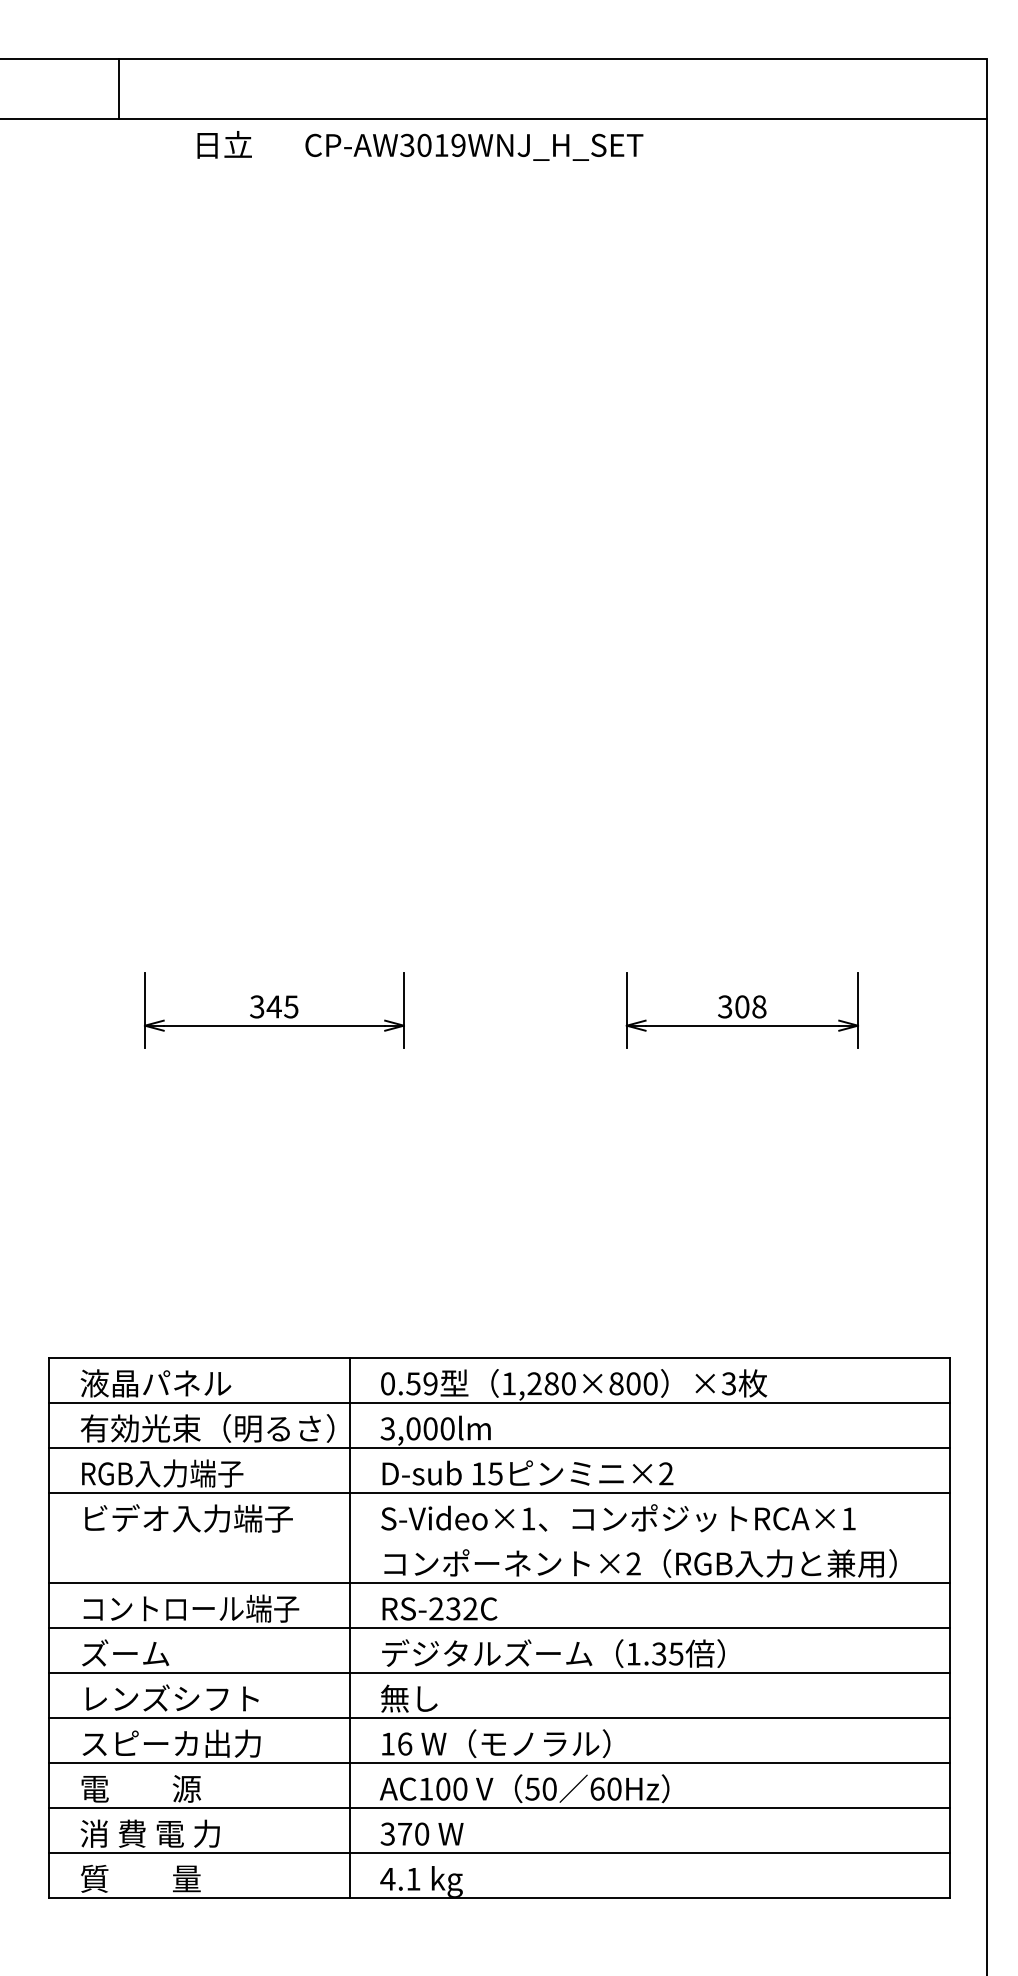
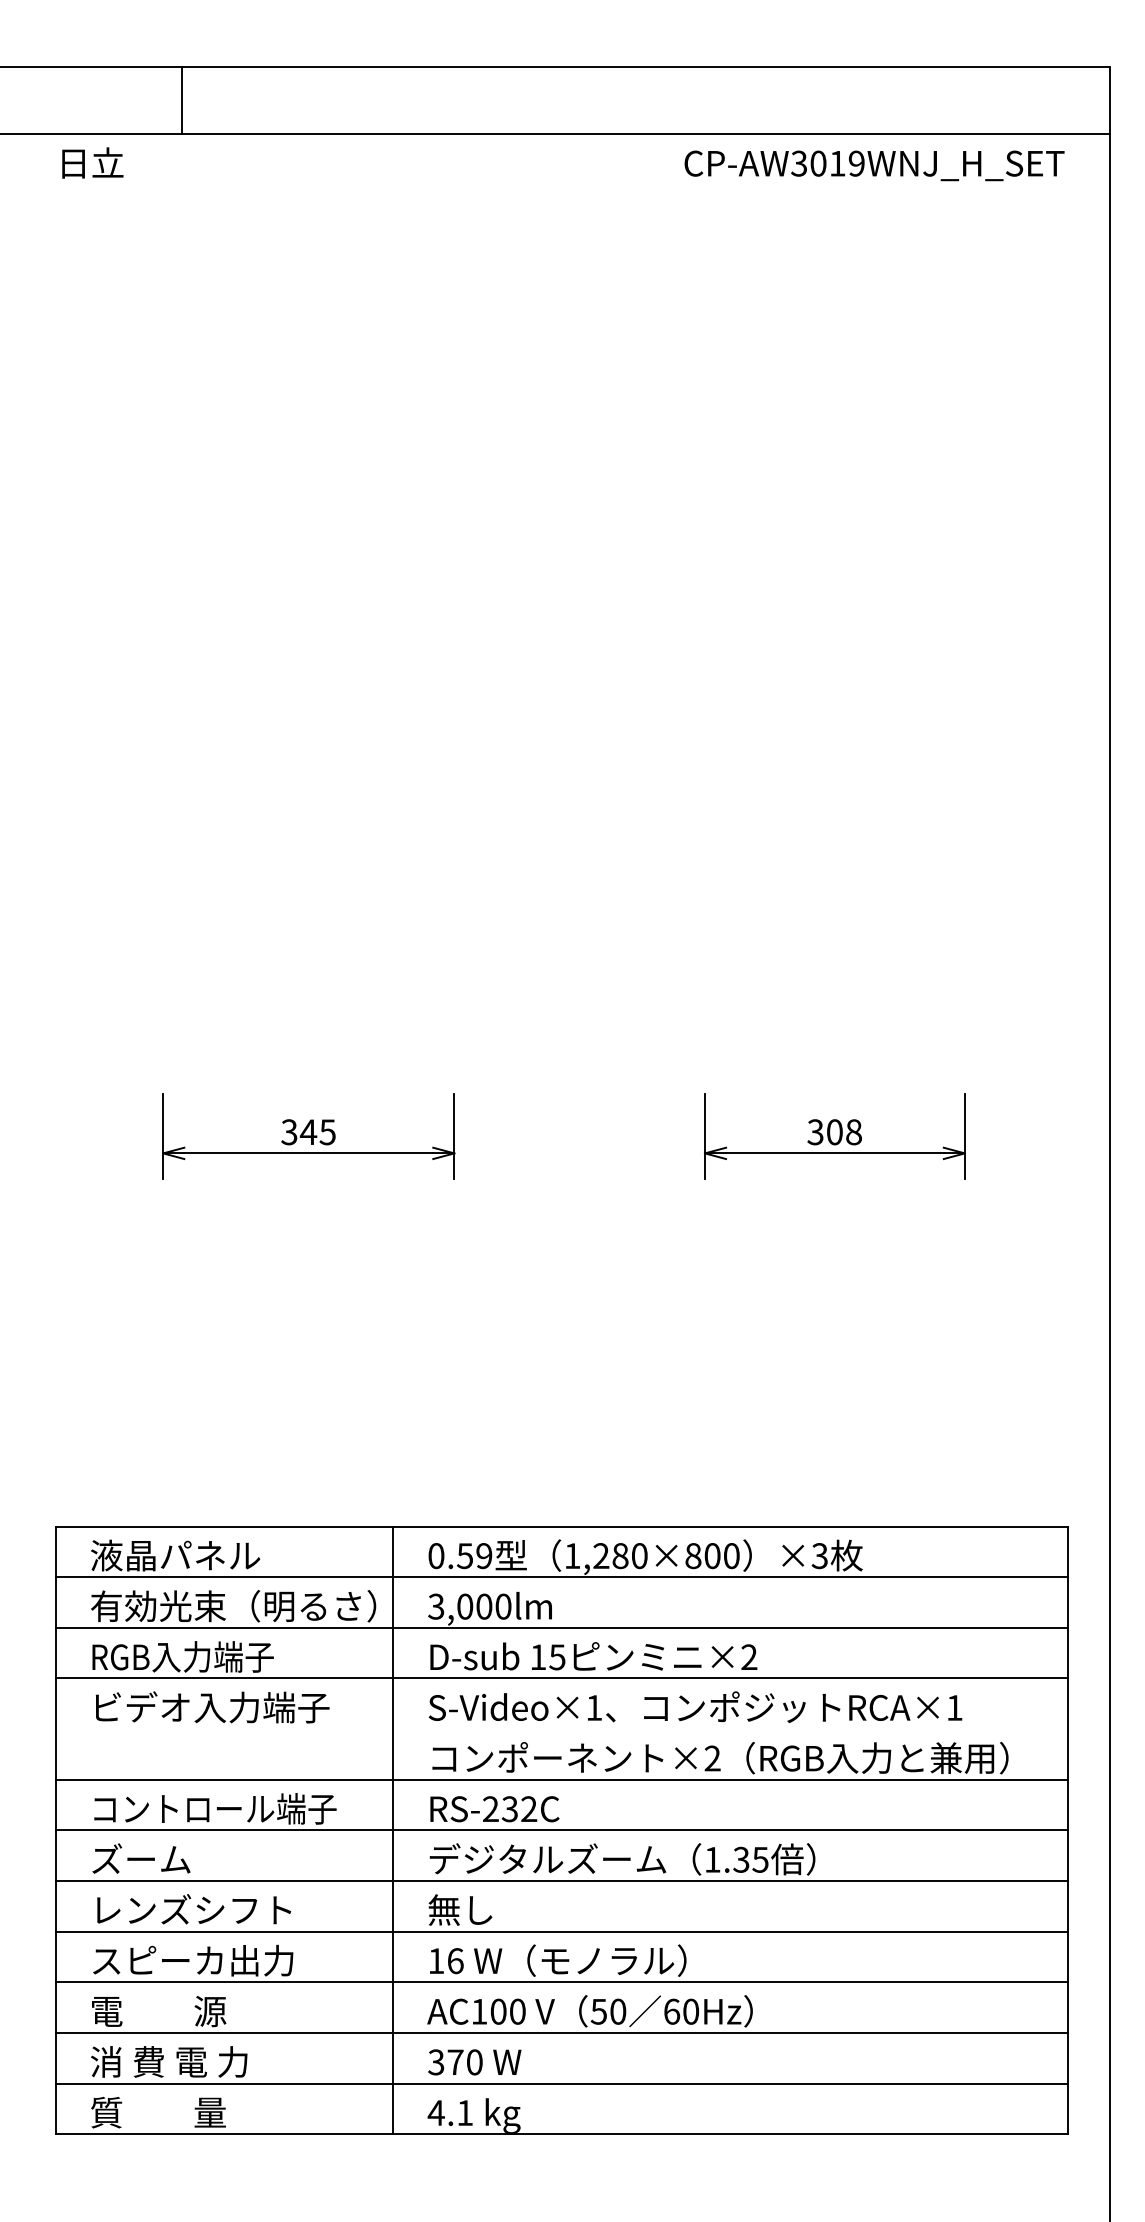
line: (119, 89) -> (182, 100), moved
text: (224, 144) -> (92, 162), moved
text: (474, 147) -> (874, 165), moved

